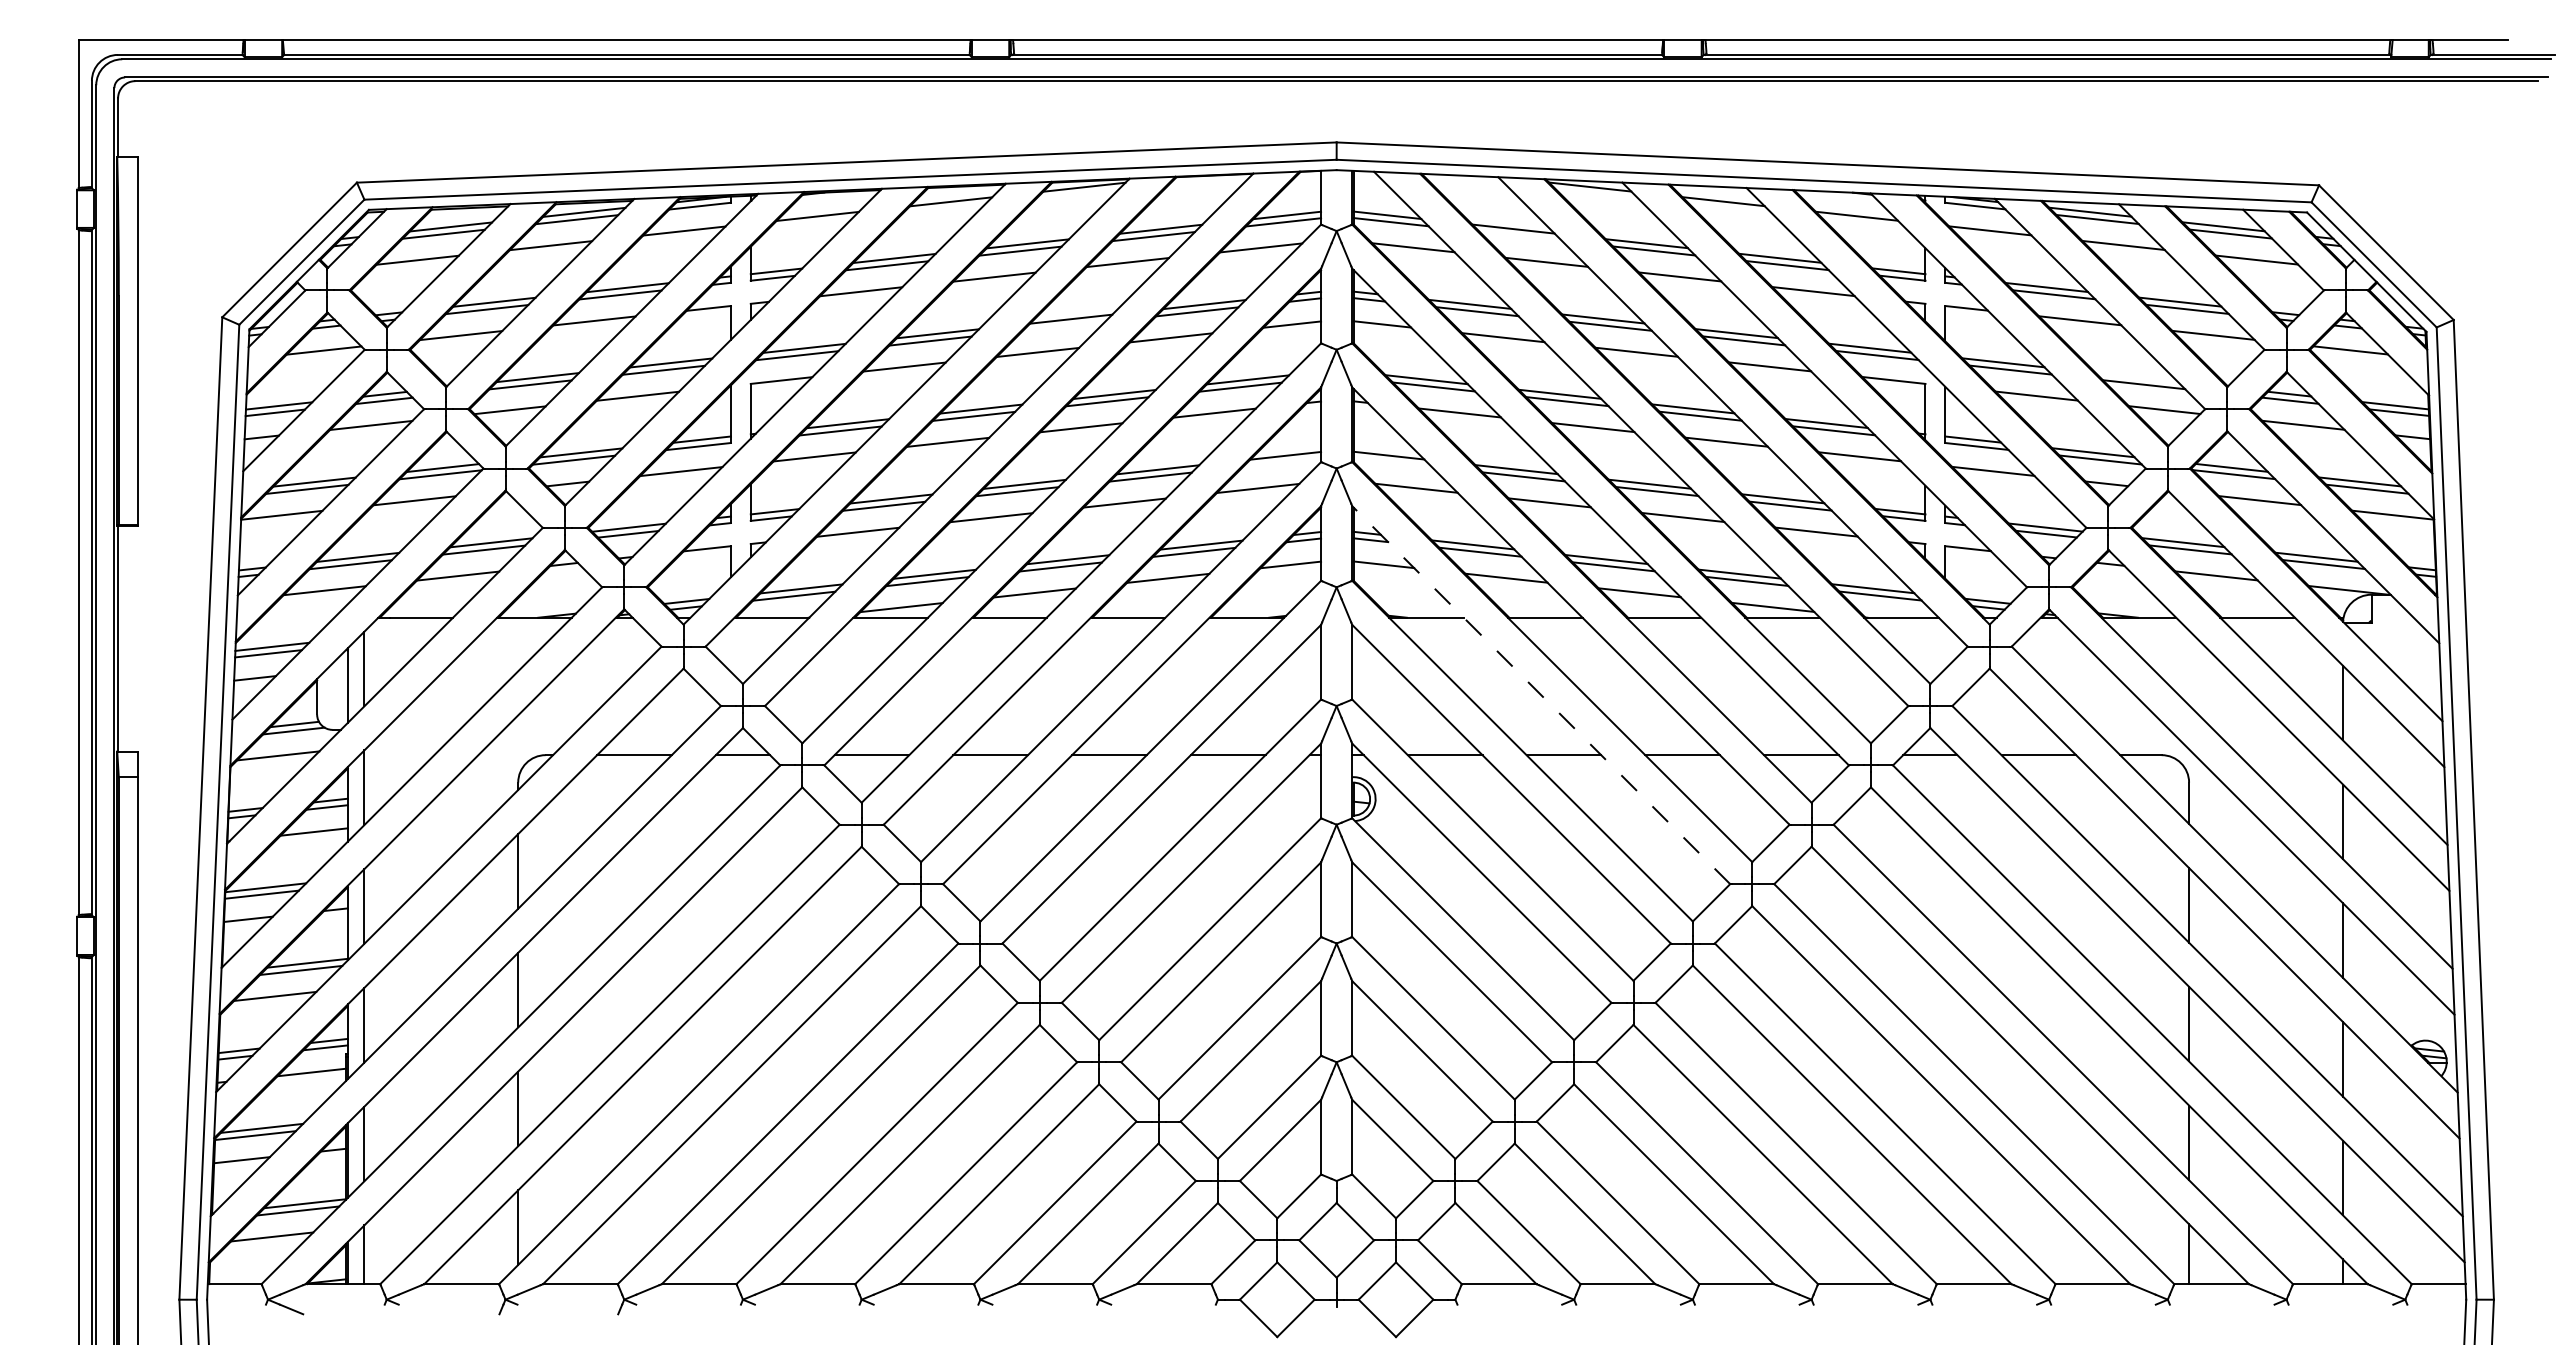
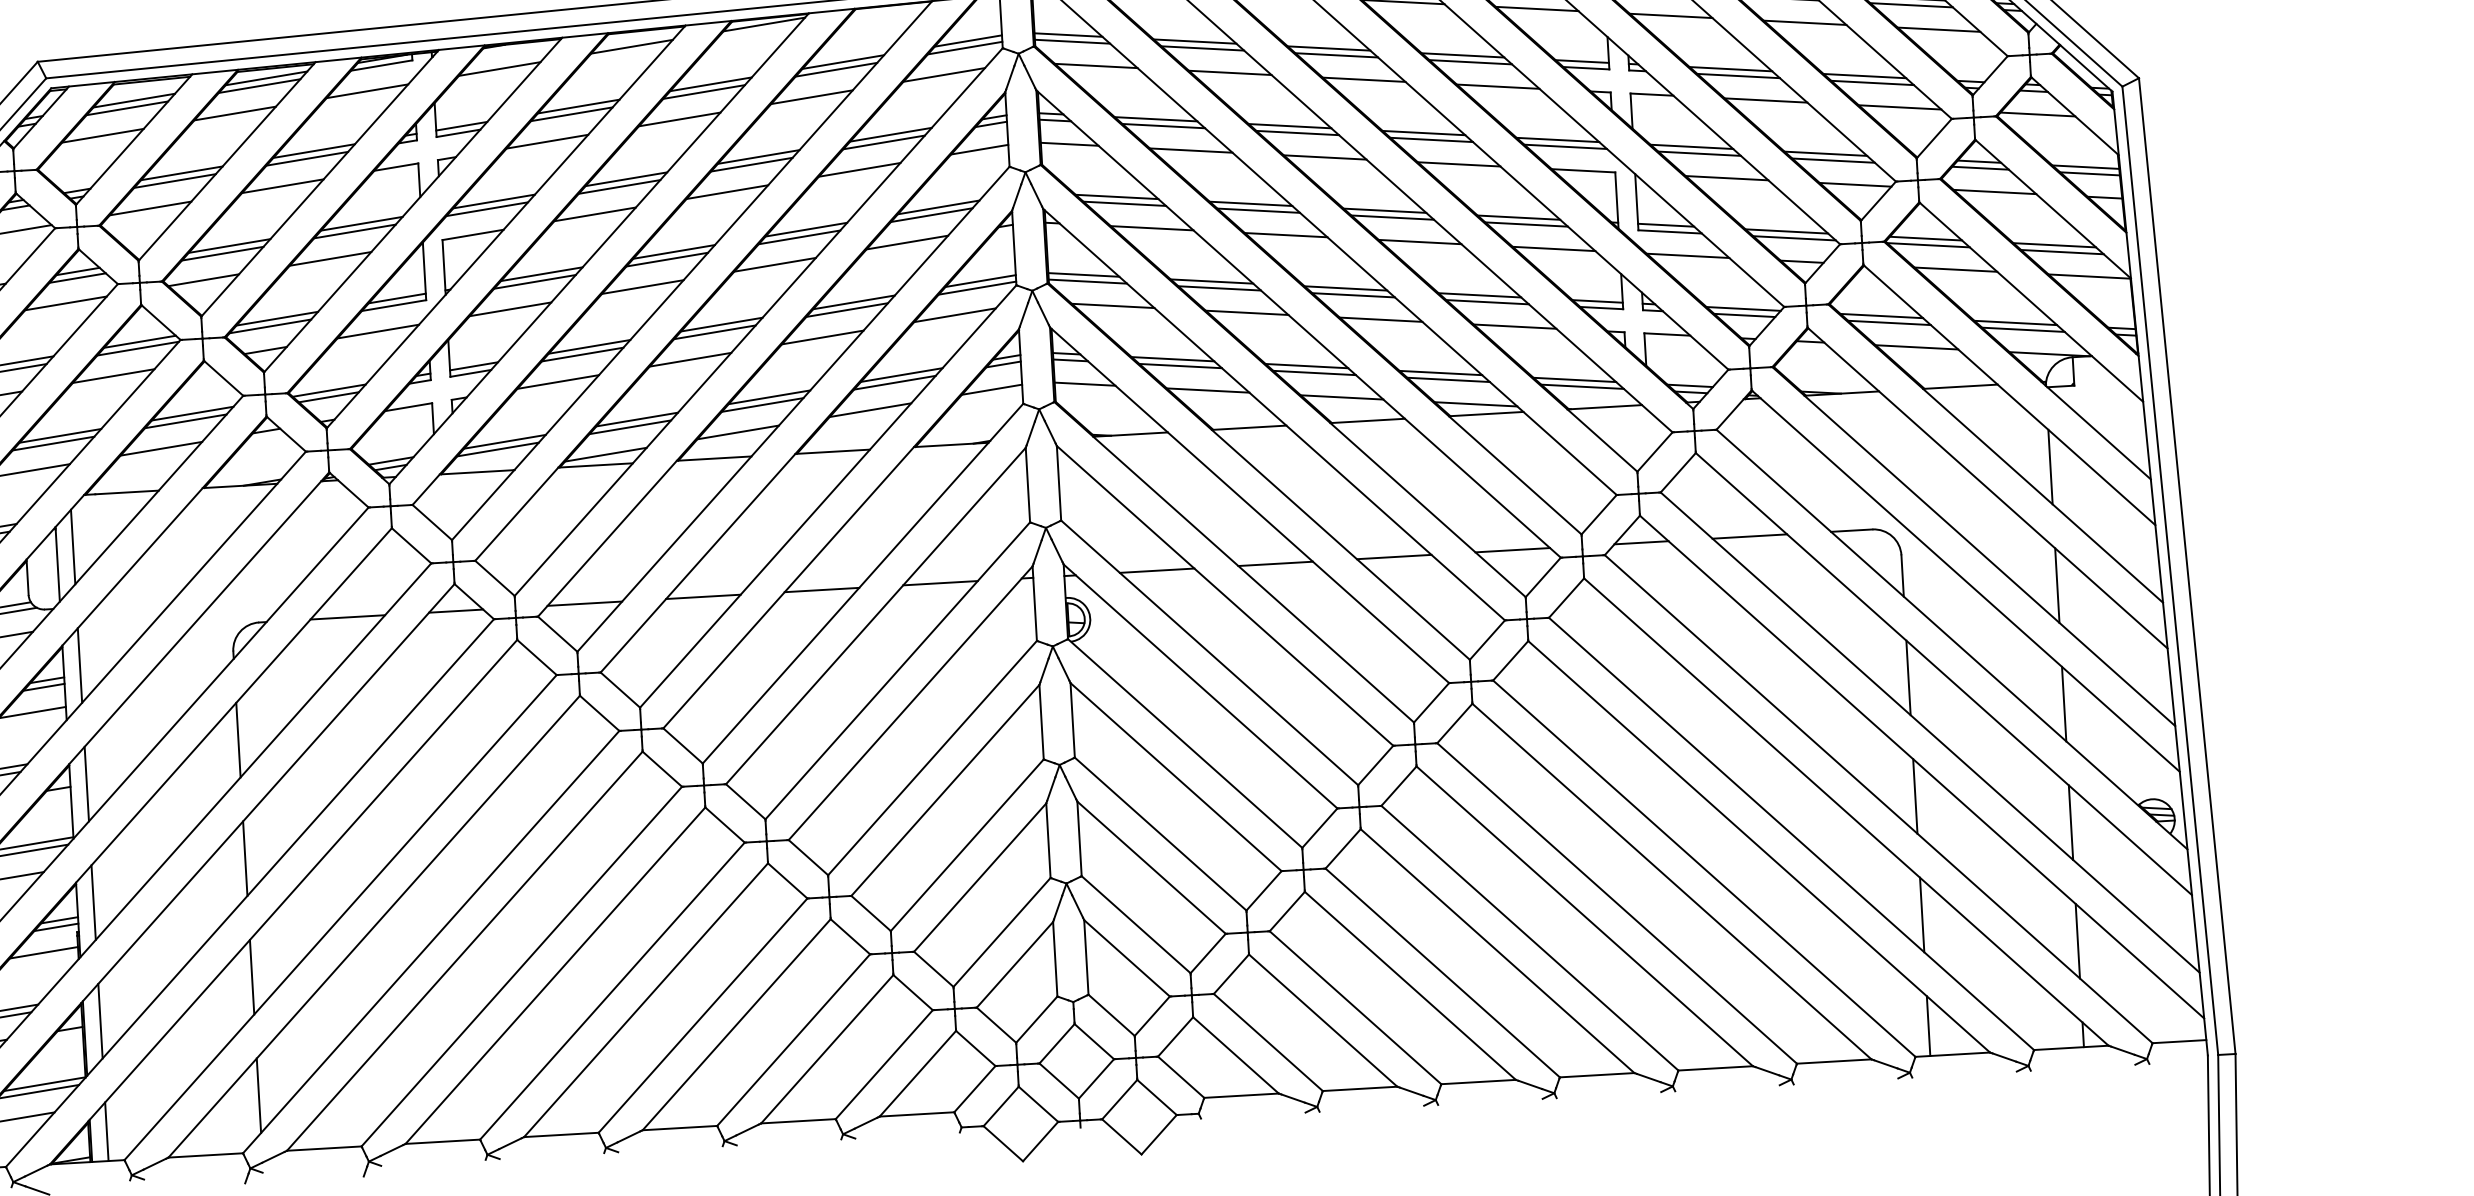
line: (1520, 235) -> (1202, 47), added
line: (1063, 325) -> (751, 163), added
line: (2136, 376) -> (1825, 152), added
line: (1281, 462) -> (976, 287), added
line: (1392, 462) -> (1087, 281), added
line: (1540, 694) -> (1248, 504), dashed -> solid

